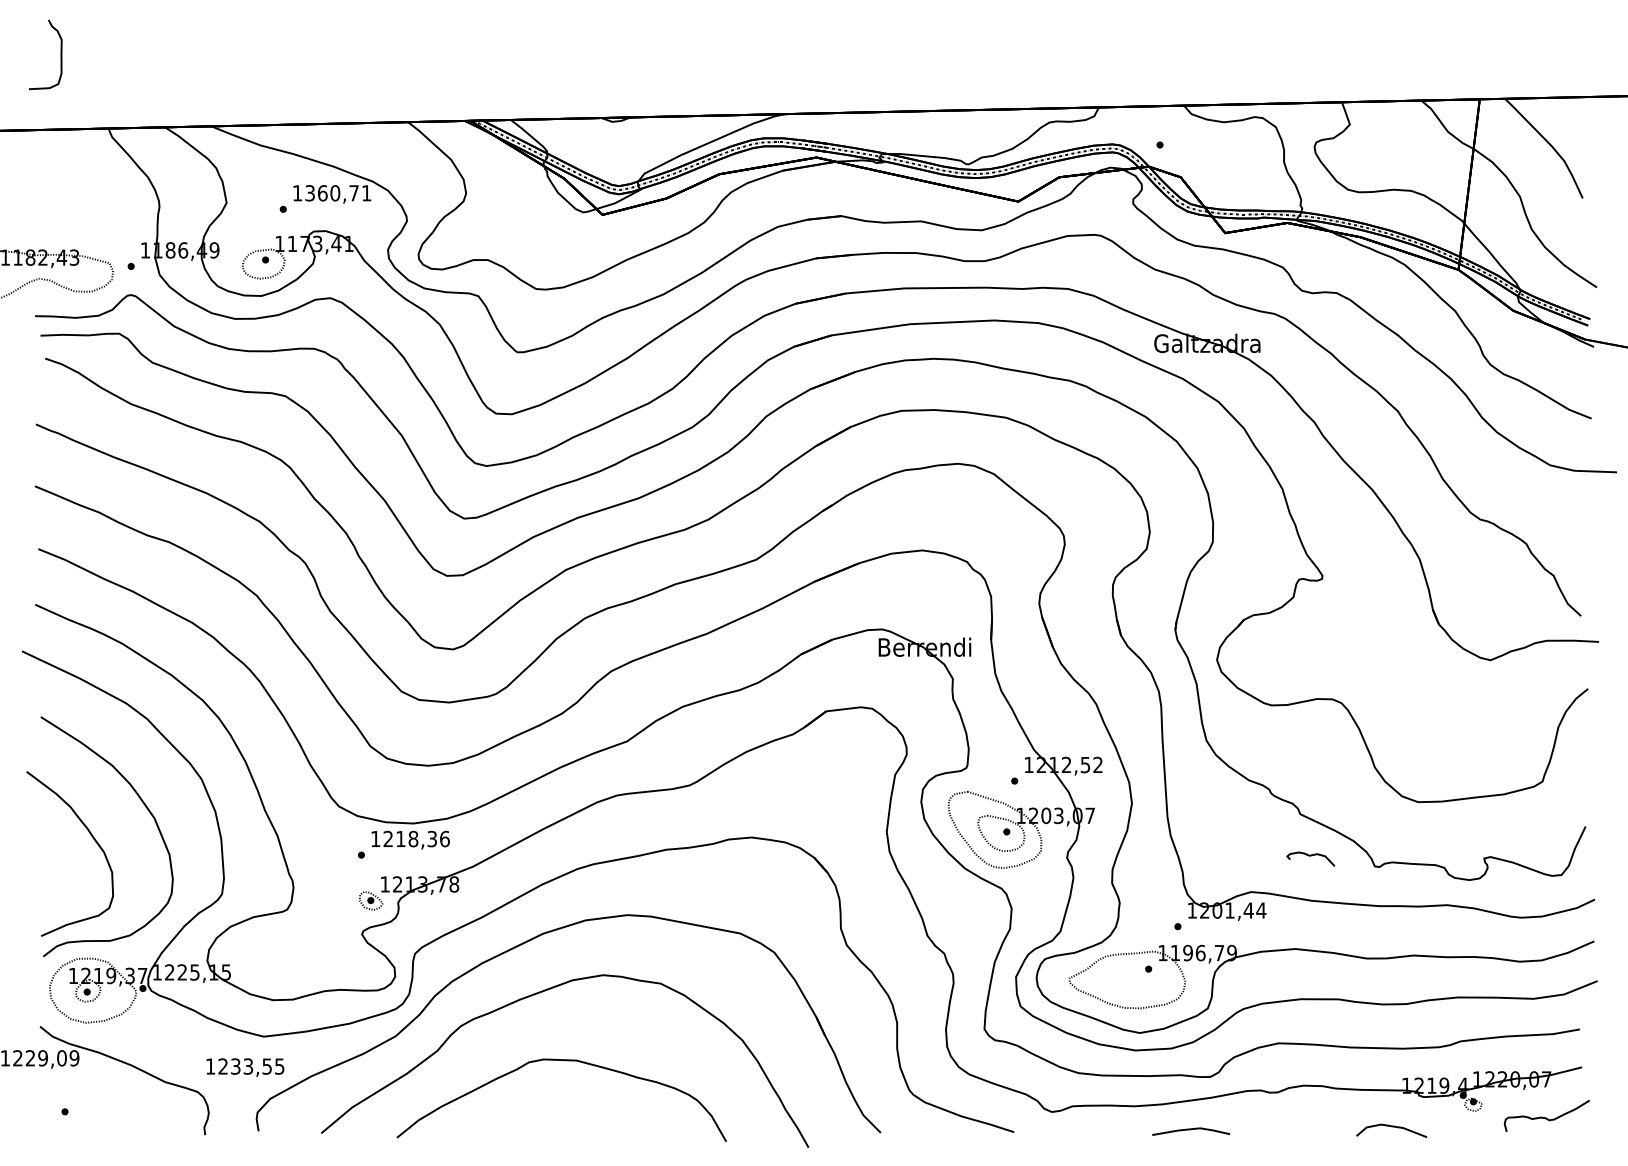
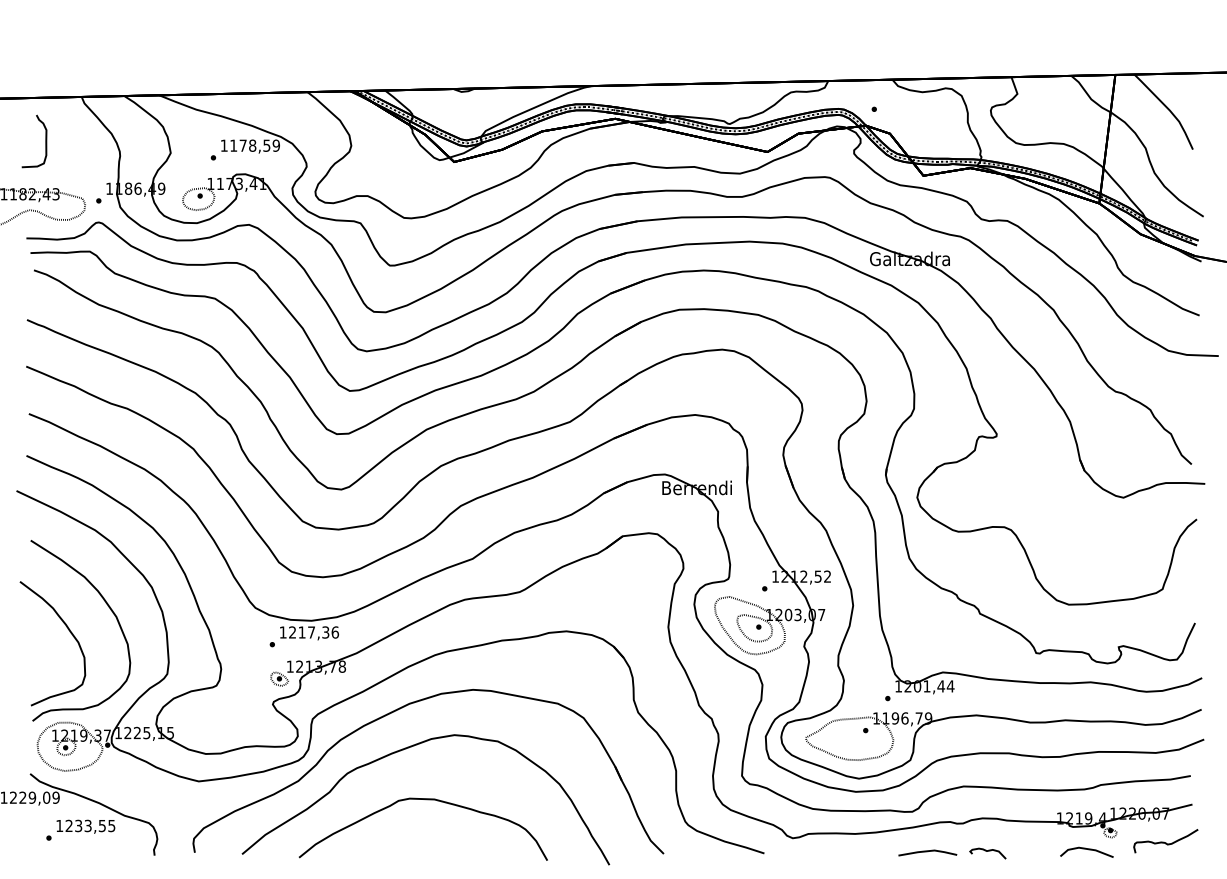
curve: (60, 54) -> (45, 141), moved
text: (337, 192) -> (254, 145), 1360,71 -> 1178,59
text: (413, 839) -> (311, 632), 1218,36 -> 1217,36
curve: (1310, 856) -> (987, 851), moved
text: (244, 1067) -> (85, 826), moved
line: (1391, 1126) -> (1086, 849), moved
line: (1190, 1130) -> (927, 852), moved

